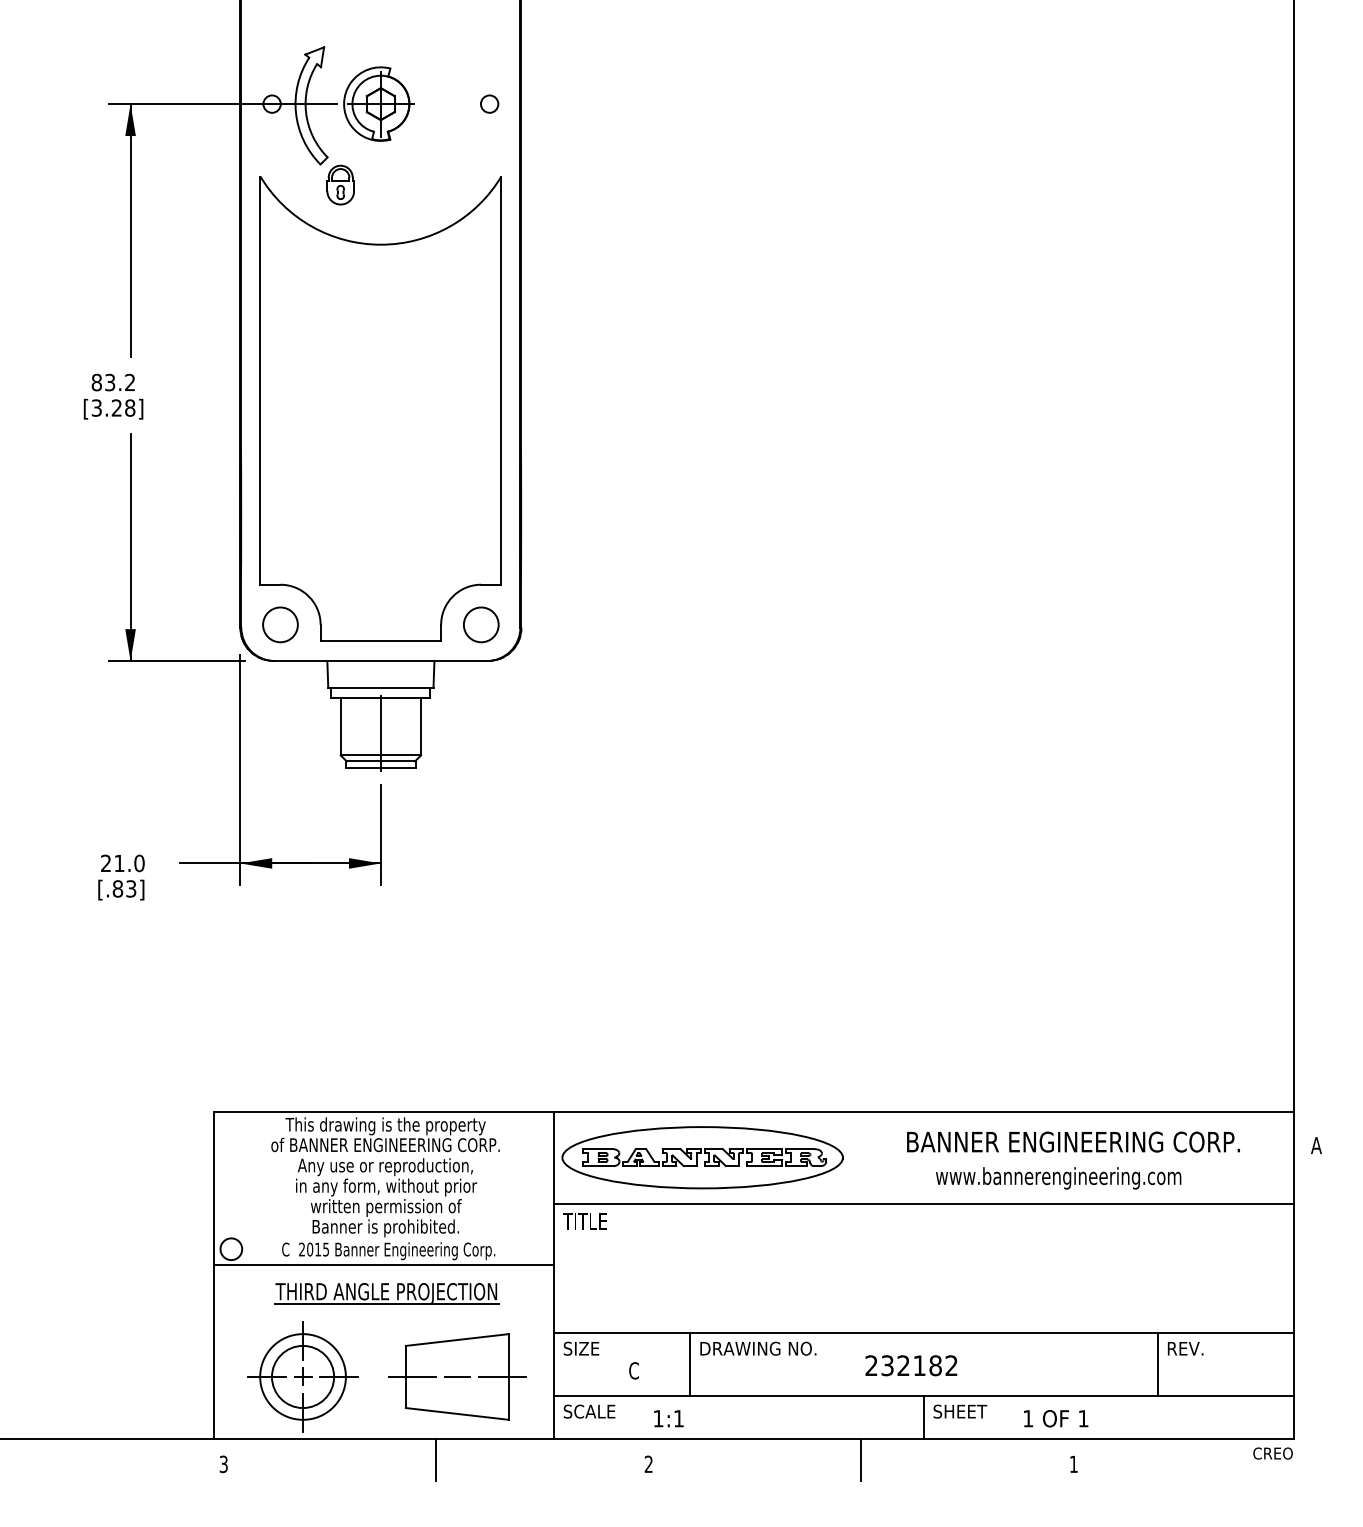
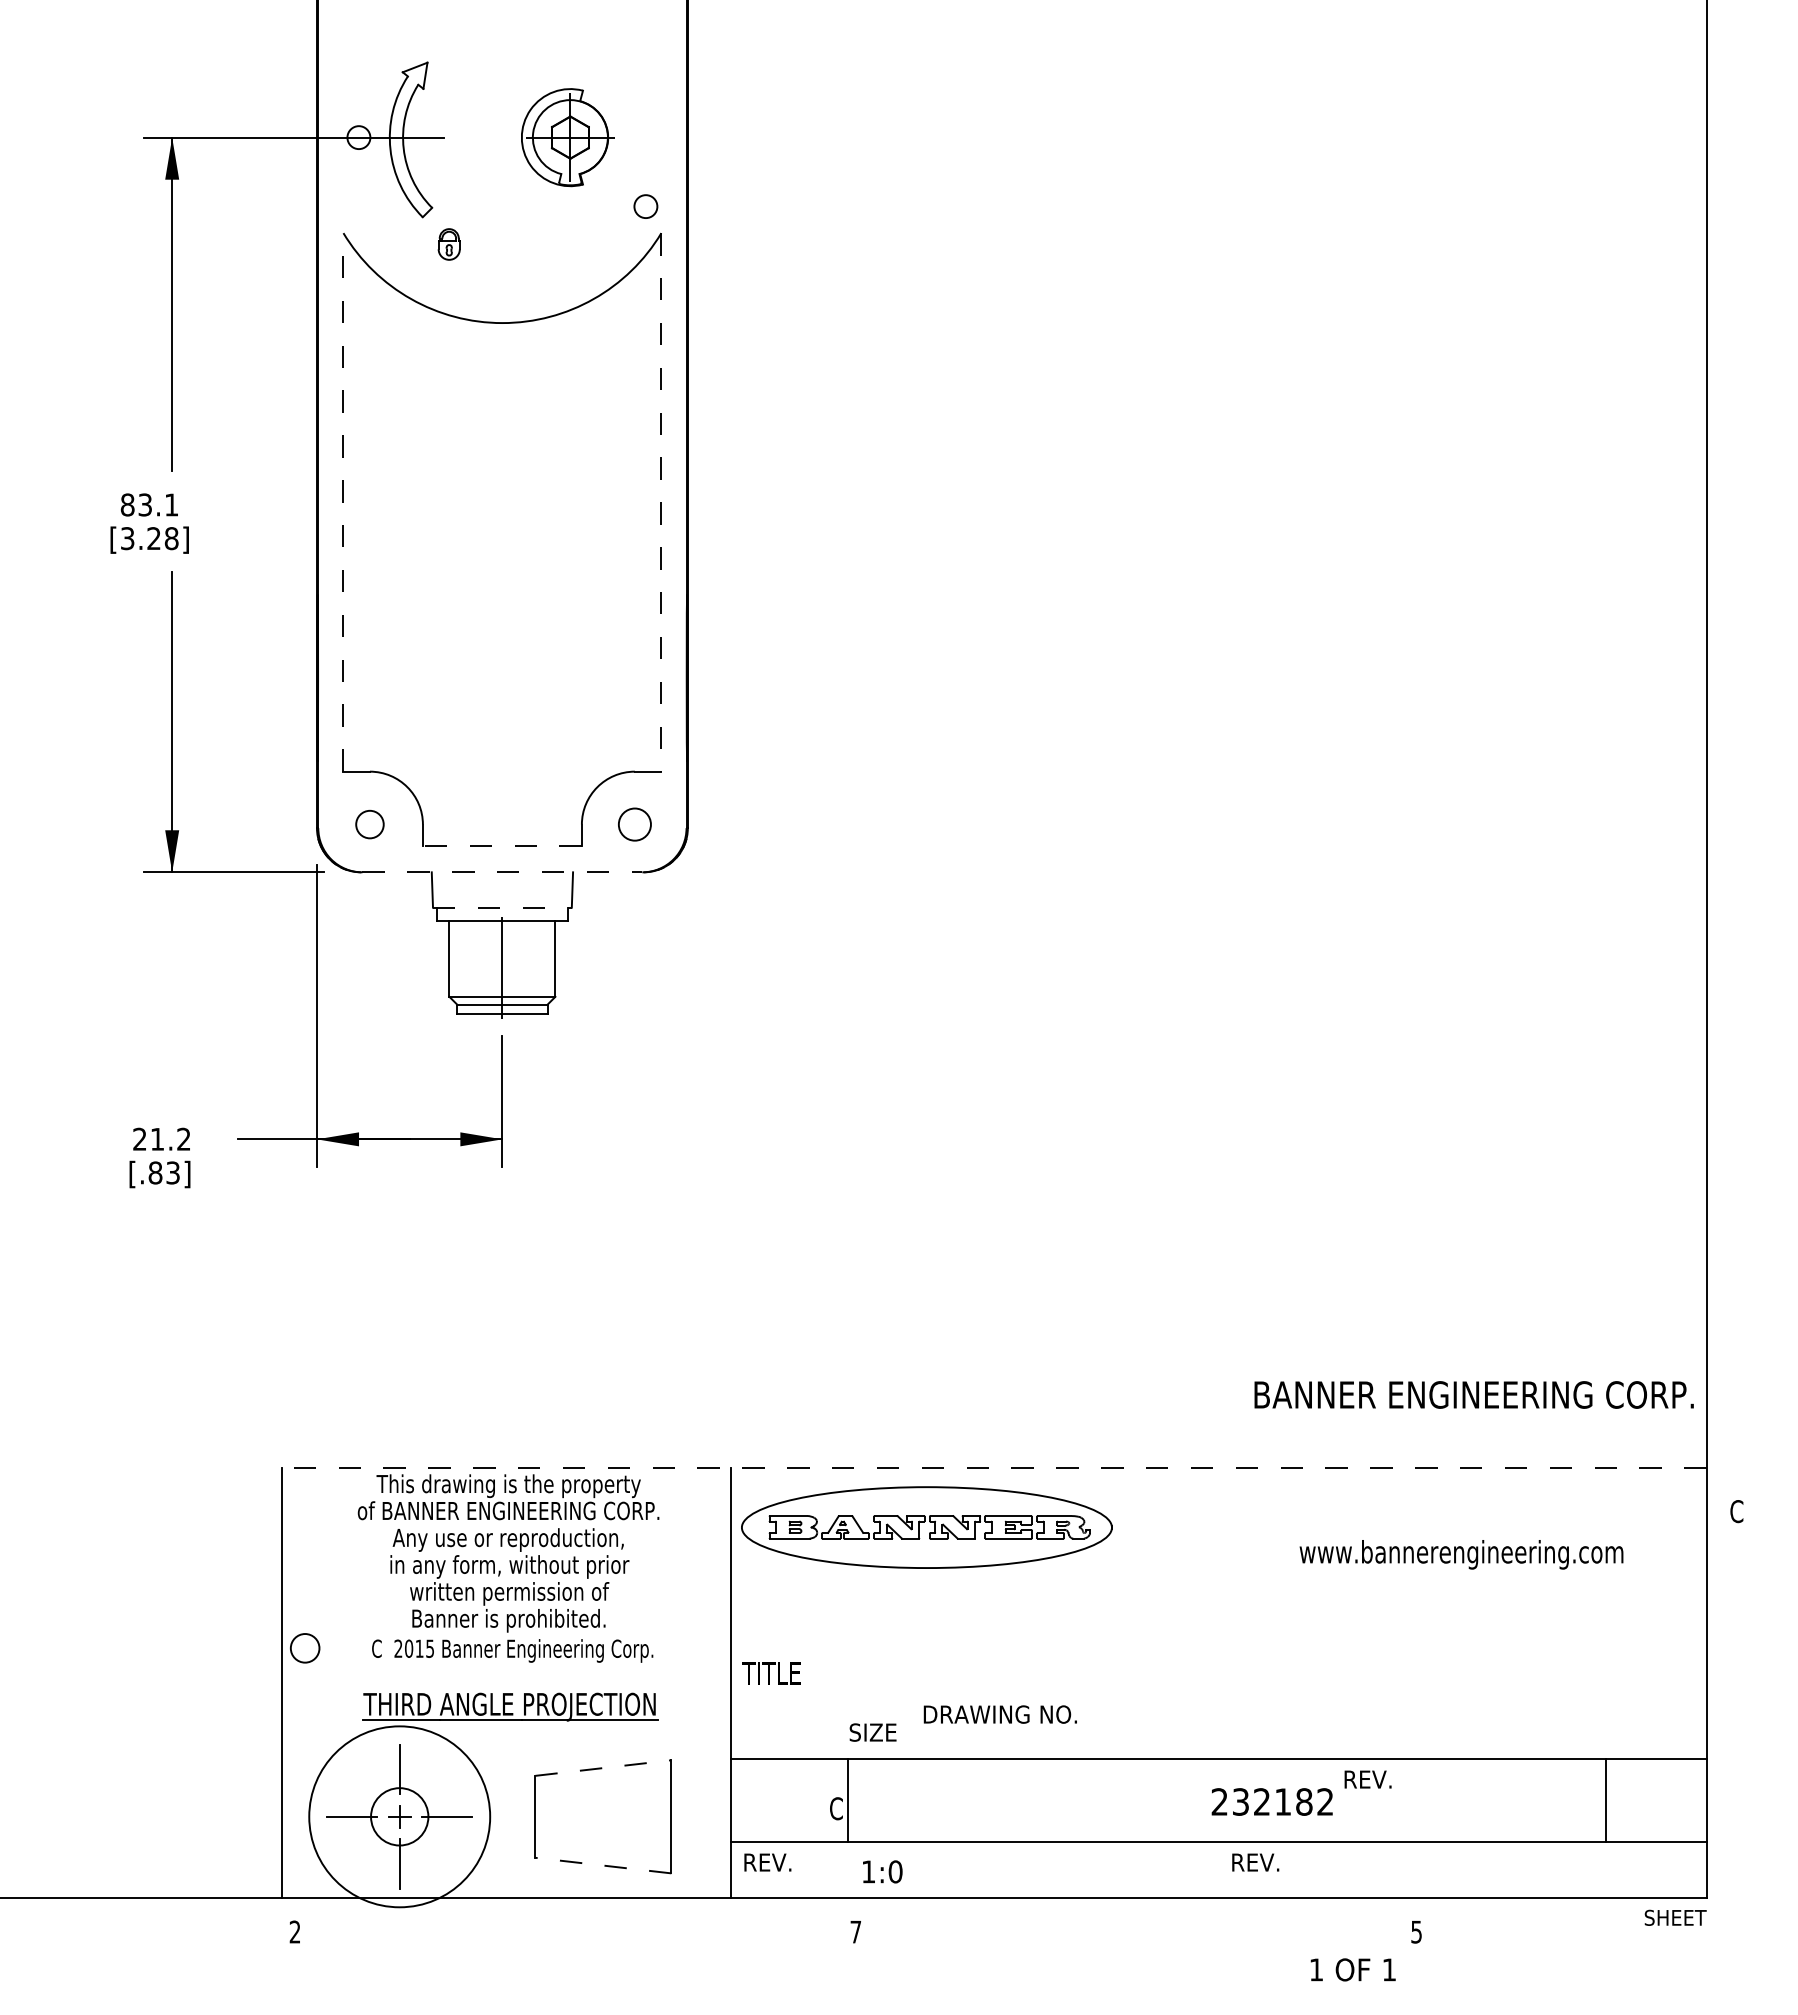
part: (378, 104) -> (567, 137), moved
circle: (489, 104) -> (645, 206), moved
part: (340, 185) -> (448, 244), size x0.6
line: (260, 379) -> (343, 501), solid -> dashed
line: (501, 380) -> (661, 502), solid -> dashed
text: (130, 382) -> (171, 504), 83.2 -> 83.1
circle: (280, 624) -> (369, 824), size x0.6
circle: (481, 624) -> (634, 824), size x0.7
line: (380, 640) -> (501, 845), solid -> dashed
line: (380, 661) -> (502, 872), solid -> dashed
line: (380, 687) -> (502, 907), solid -> dashed
text: (139, 862) -> (183, 1138), 21.0 -> 21.2
line: (753, 1112) -> (994, 1467), solid -> dashed
text: (1073, 1141) -> (1473, 1394), moved
text: (1316, 1145) -> (1736, 1511), A -> C
text: (1058, 1178) -> (1461, 1554), moved
line: (923, 1203) -> (1218, 1588), removed
text: (584, 1221) -> (771, 1673), moved
line: (383, 1265) -> (506, 1669), removed
line: (457, 1340) -> (603, 1768), solid -> dashed
text: (581, 1348) -> (872, 1732), moved
text: (757, 1348) -> (999, 1714), moved
text: (1185, 1348) -> (1367, 1779), moved
line: (690, 1364) -> (848, 1800), moved
line: (1157, 1364) -> (1606, 1800), moved
text: (910, 1365) -> (1271, 1801), moved
circle: (302, 1376) -> (399, 1816), size x0.7
circle: (302, 1376) -> (399, 1816), size x1.6
line: (412, 1376) -> (543, 1816), removed
line: (457, 1376) -> (603, 1816), removed
line: (502, 1376) -> (662, 1816), removed
text: (589, 1411) -> (777, 1862), SCALE -> REV.
text: (960, 1411) -> (1266, 1862), SHEET -> REV.
line: (456, 1413) -> (602, 1865), solid -> dashed
line: (923, 1417) -> (1218, 1870), removed
text: (678, 1418) -> (895, 1871), 1:1 -> 1:0
text: (1055, 1418) -> (1352, 1969), moved
text: (1270, 1453) -> (1675, 1917), CREO -> SHEET
line: (436, 1460) -> (575, 1926), removed
line: (861, 1460) -> (1136, 1926), removed
text: (223, 1463) -> (294, 1931), 3 -> 2
text: (648, 1463) -> (855, 1931), 2 -> 7
text: (1073, 1464) -> (1416, 1932), 1 -> 5

